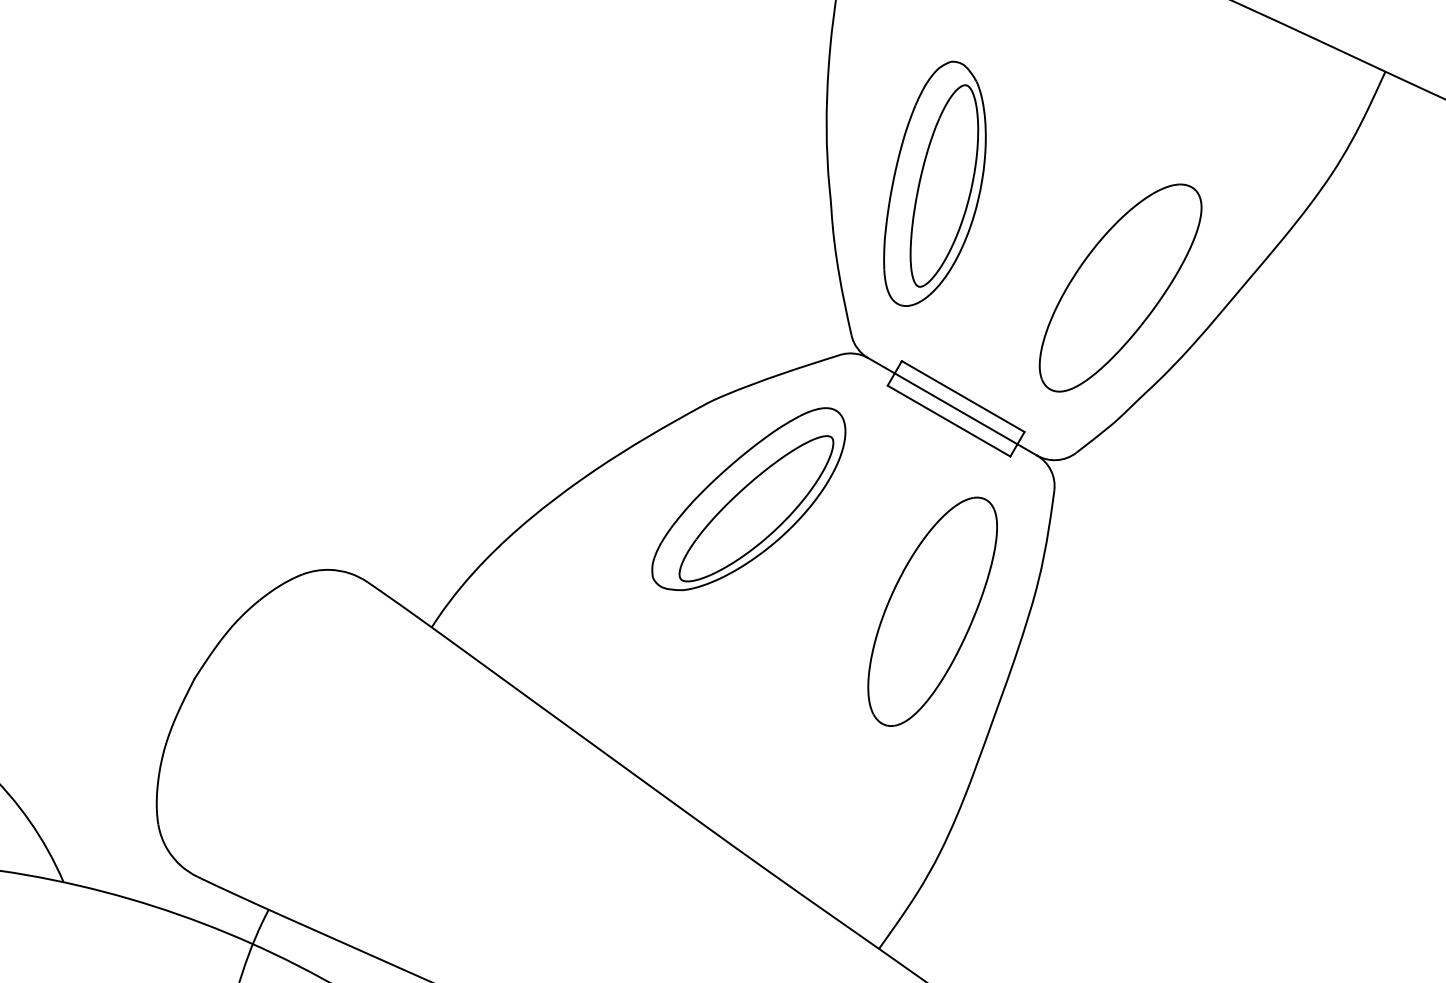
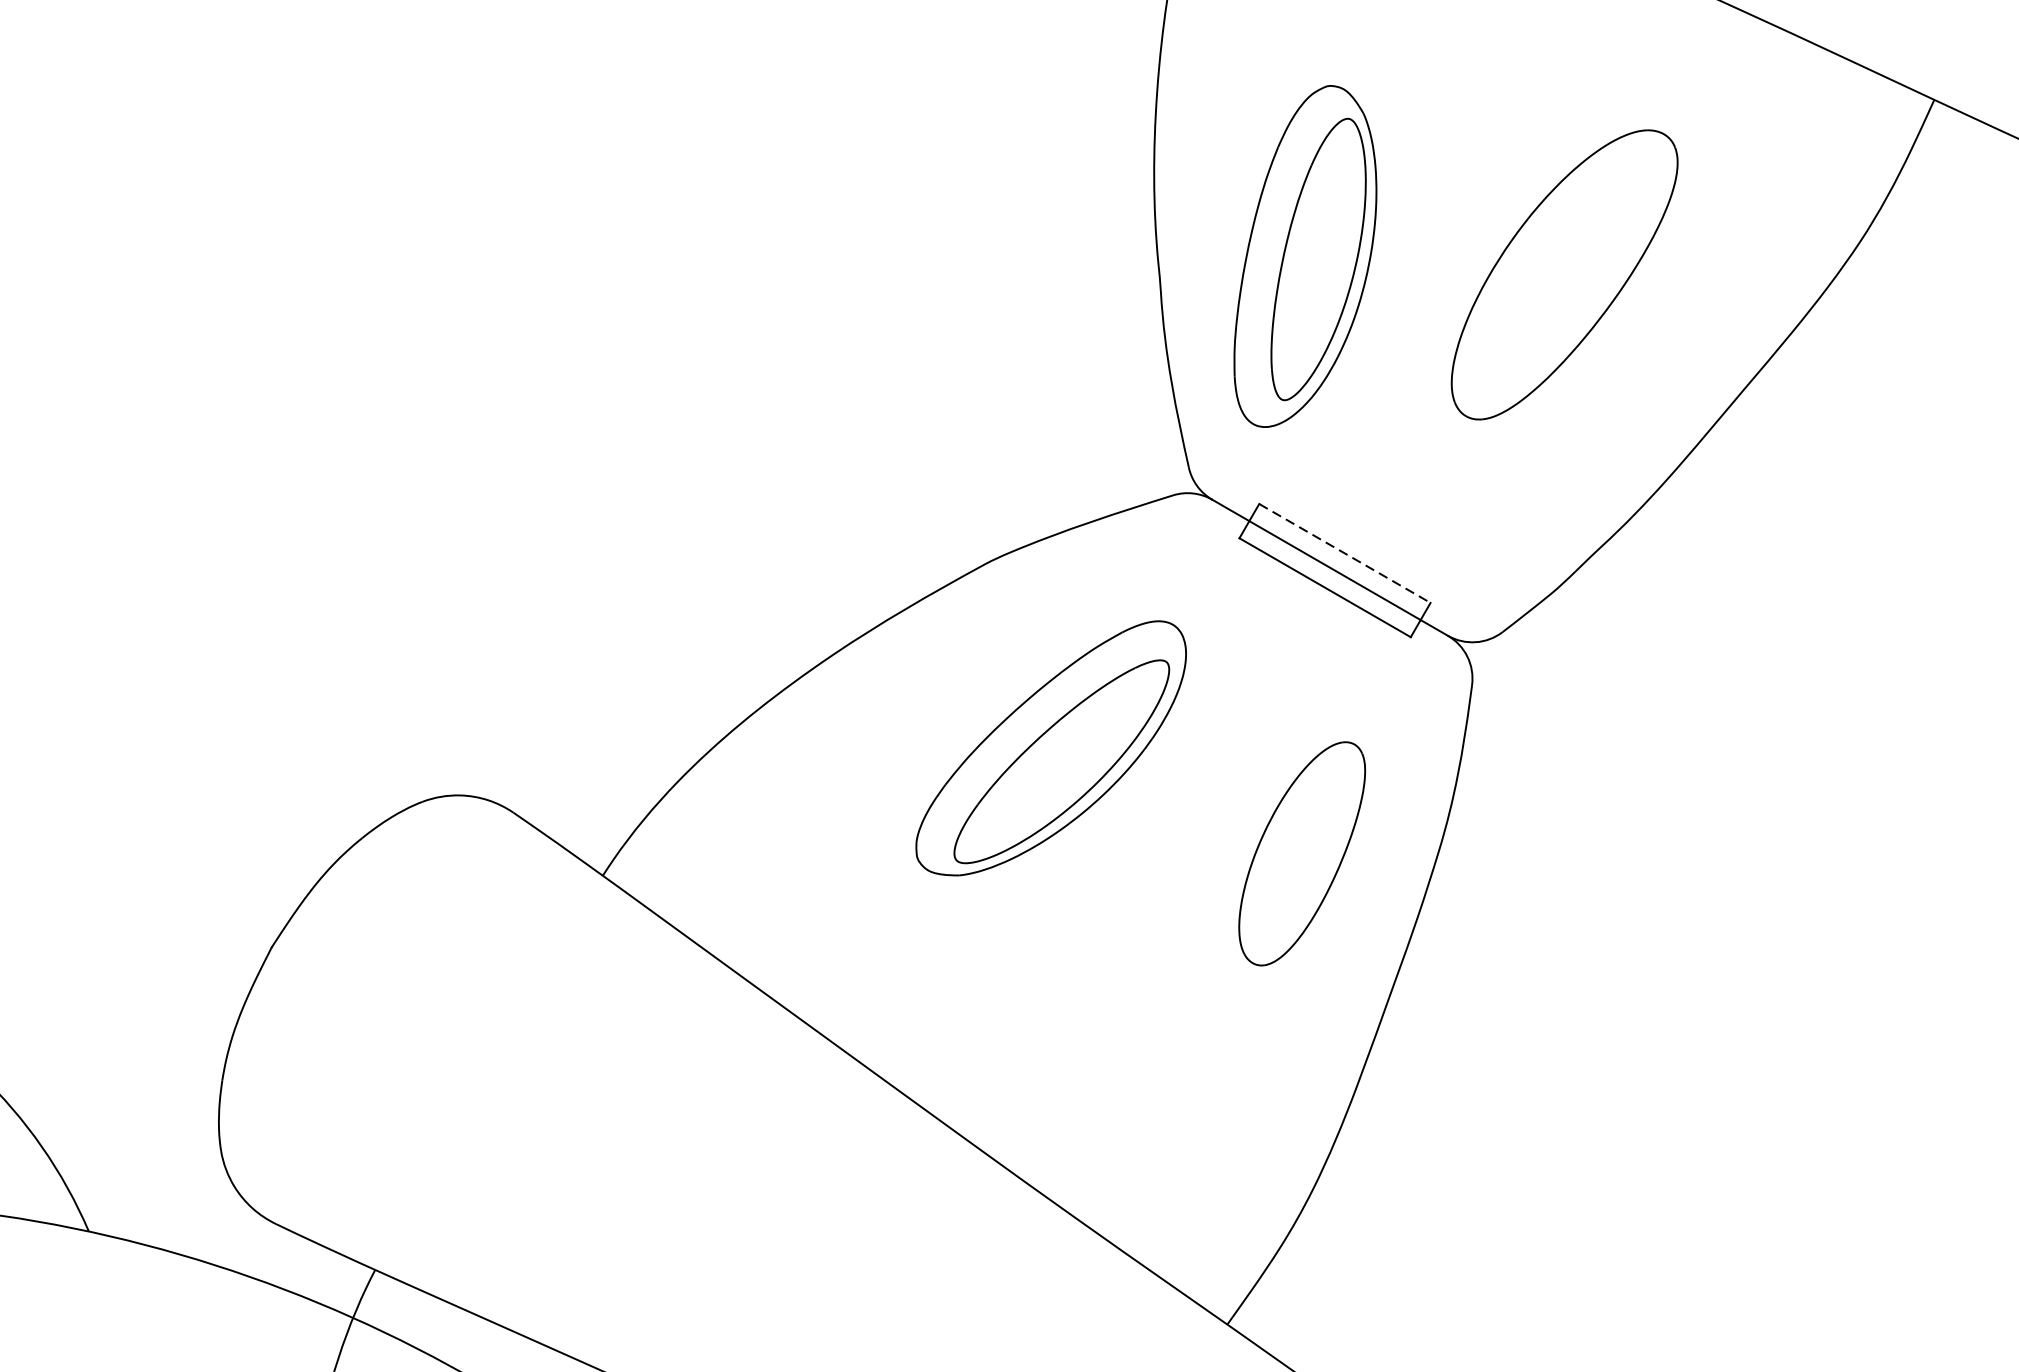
part: (1120, 287) -> (1564, 274), moved
line: (963, 396) -> (1345, 553), solid -> dashed
part: (748, 499) -> (1050, 748), moved
part: (932, 611) -> (1302, 853), size x0.7

